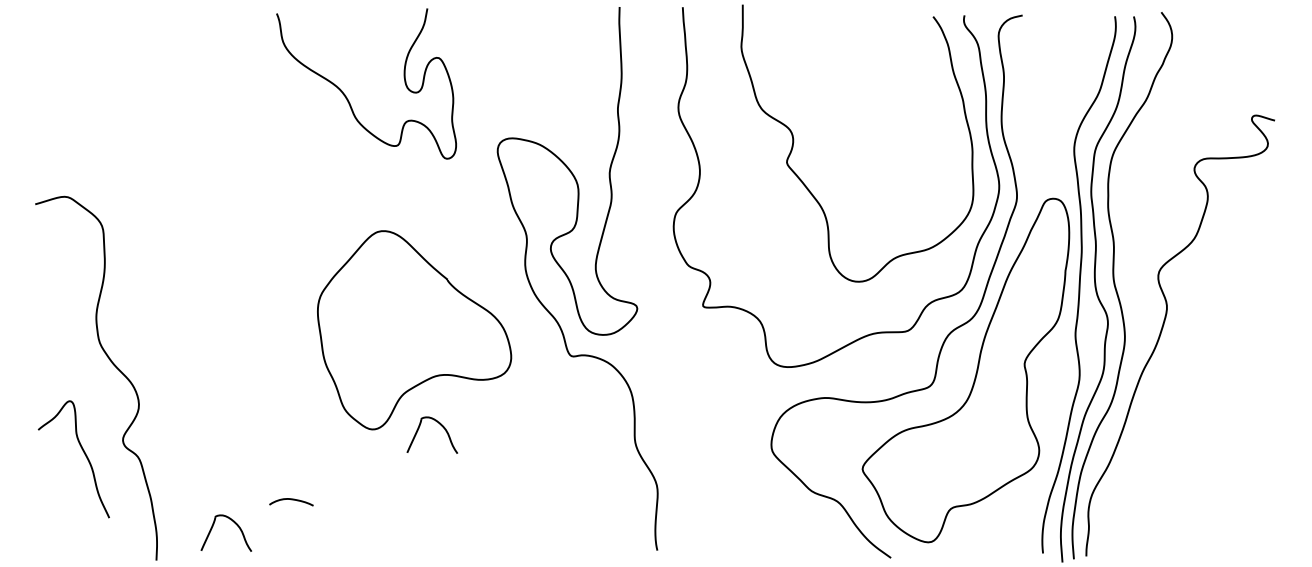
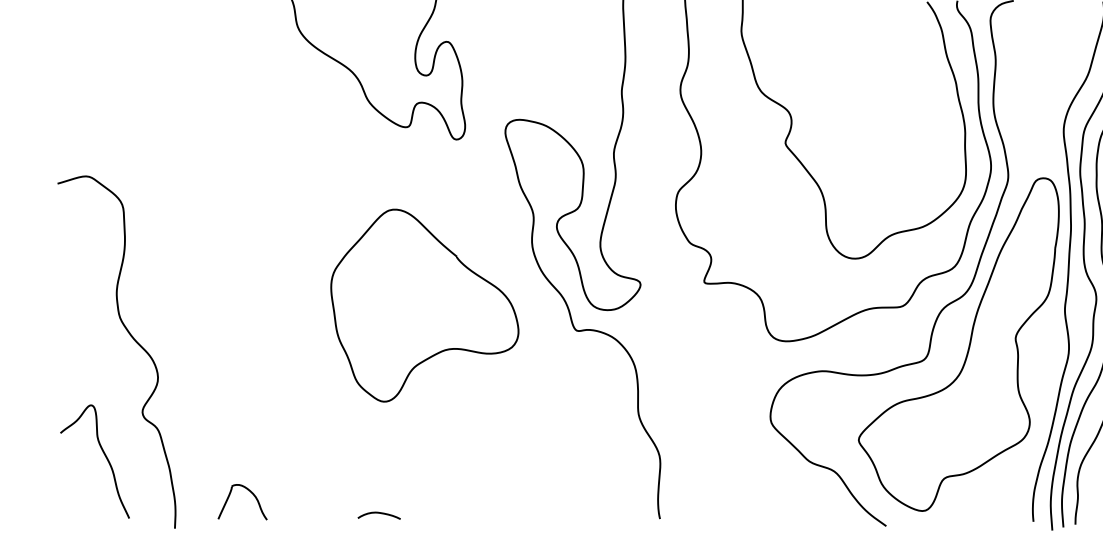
part: (440, 425) -> (450, 397), removed
curve: (82, 451) -> (103, 454), moved
curve: (291, 500) -> (379, 514), moved

